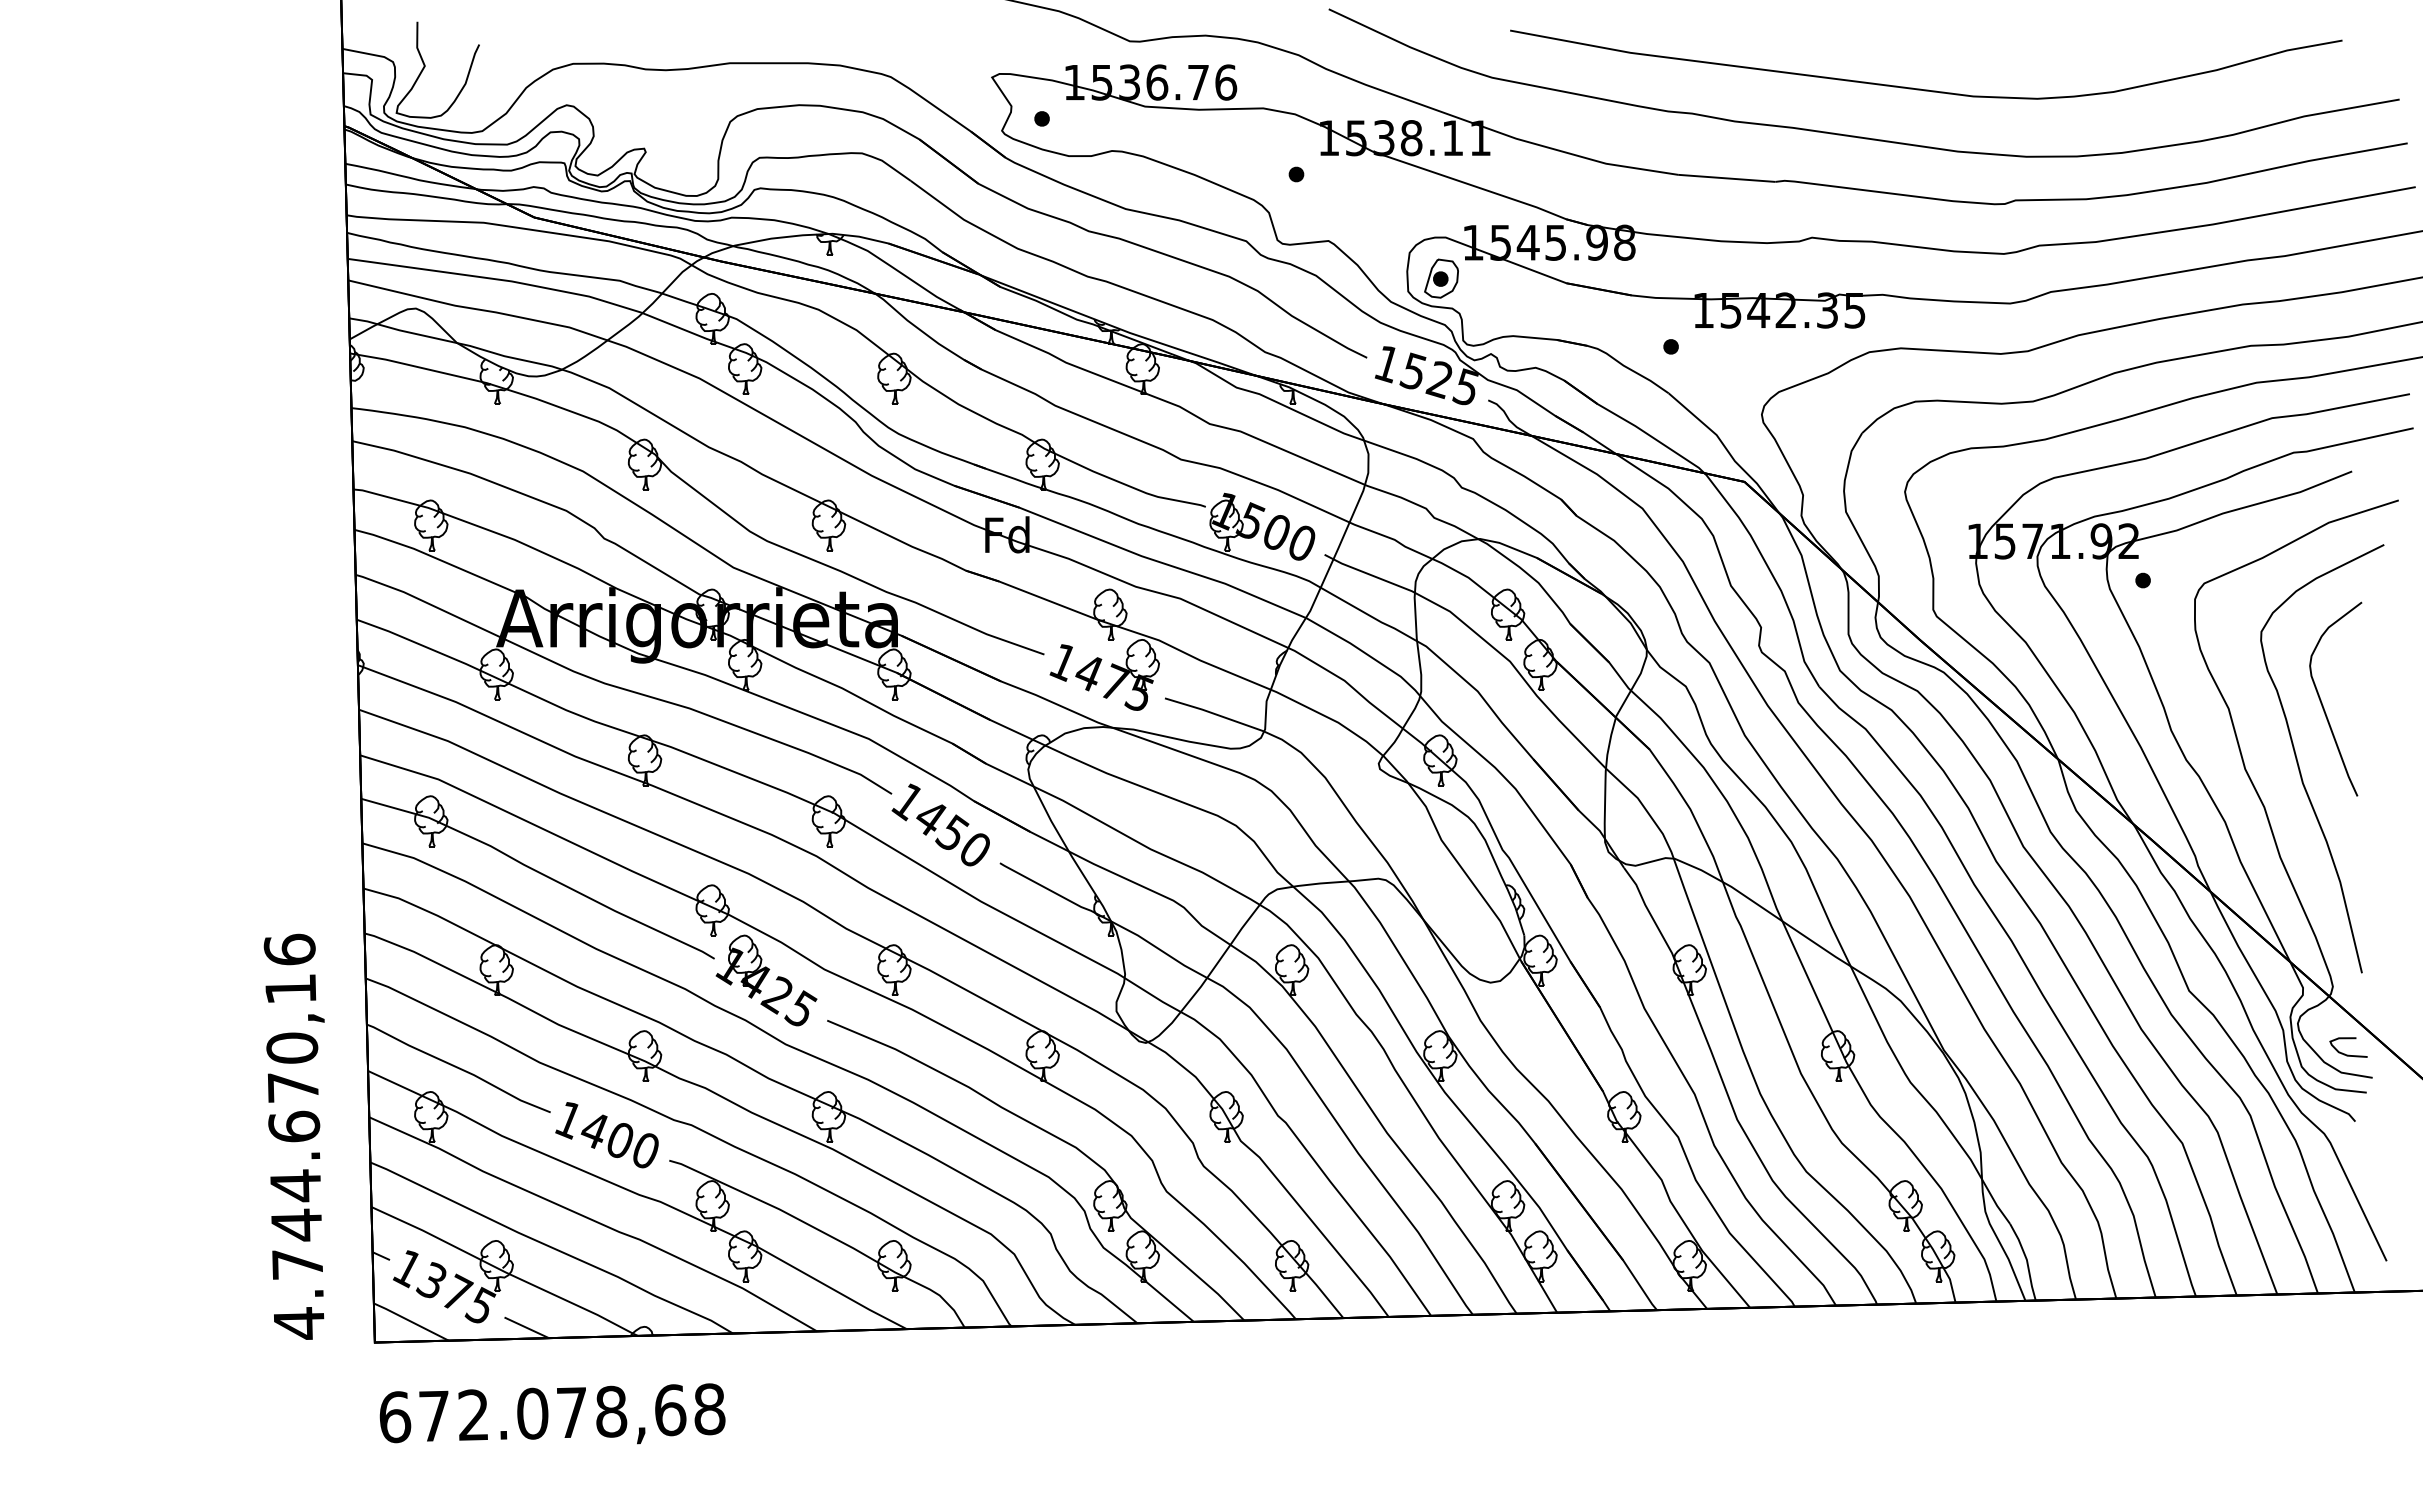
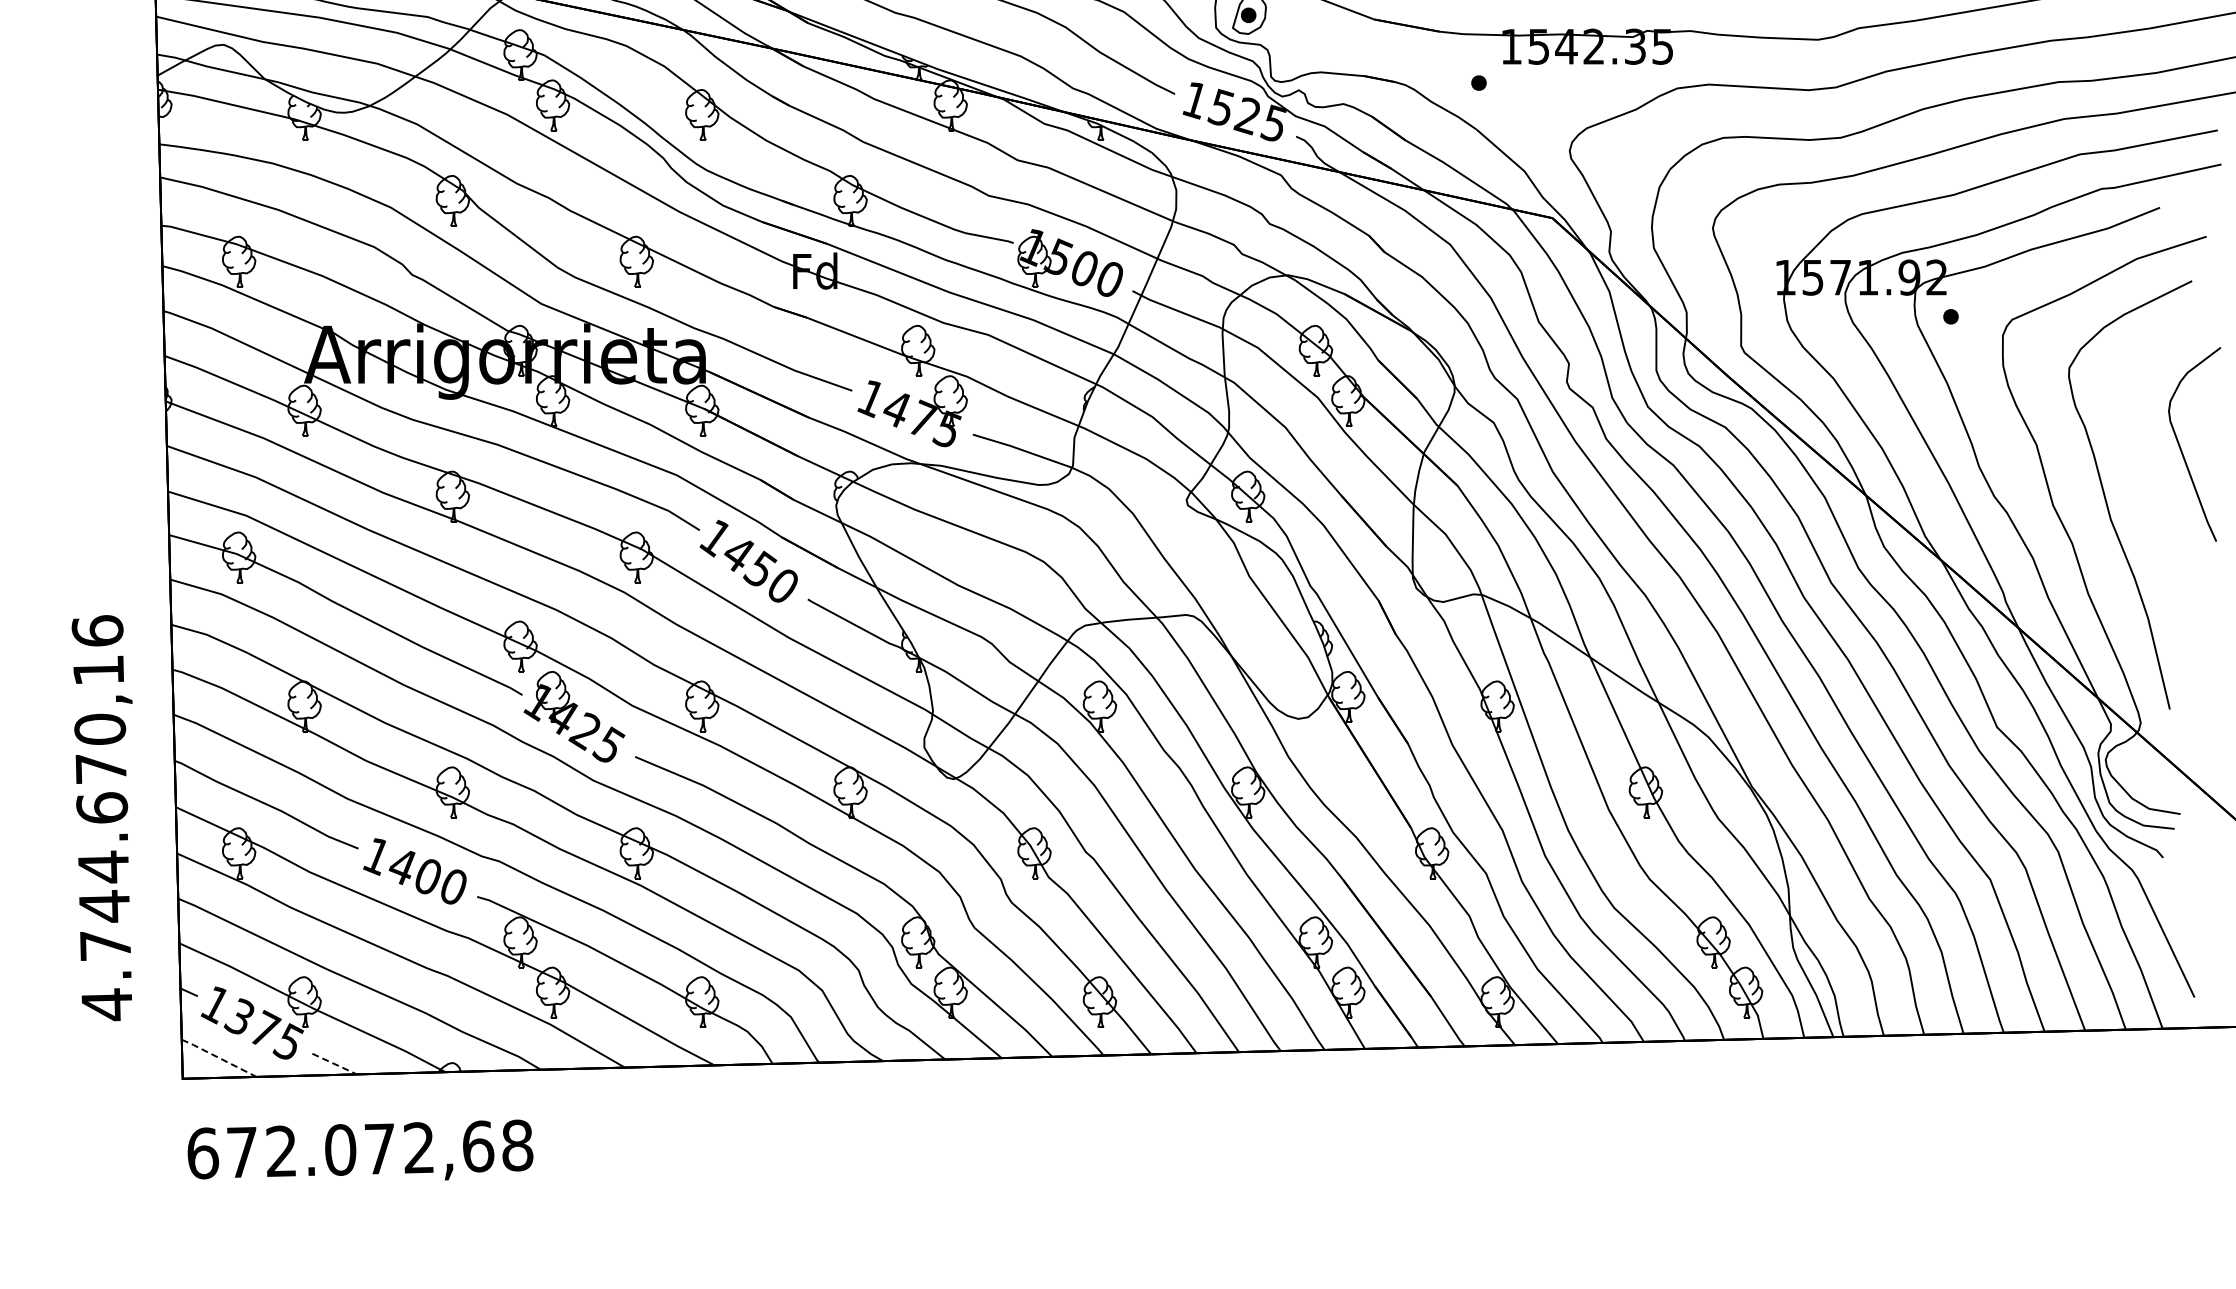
curve: (2322, 702) -> (2181, 447), moved
curve: (2345, 1053) -> (2153, 789), removed
text: (293, 1136) -> (101, 817), moved
line: (410, 1321) -> (218, 1057), solid -> dashed
line: (526, 1327) -> (334, 1063), solid -> dashed
text: (611, 1411) -> (419, 1147), 672.078,68 -> 672.072,68

